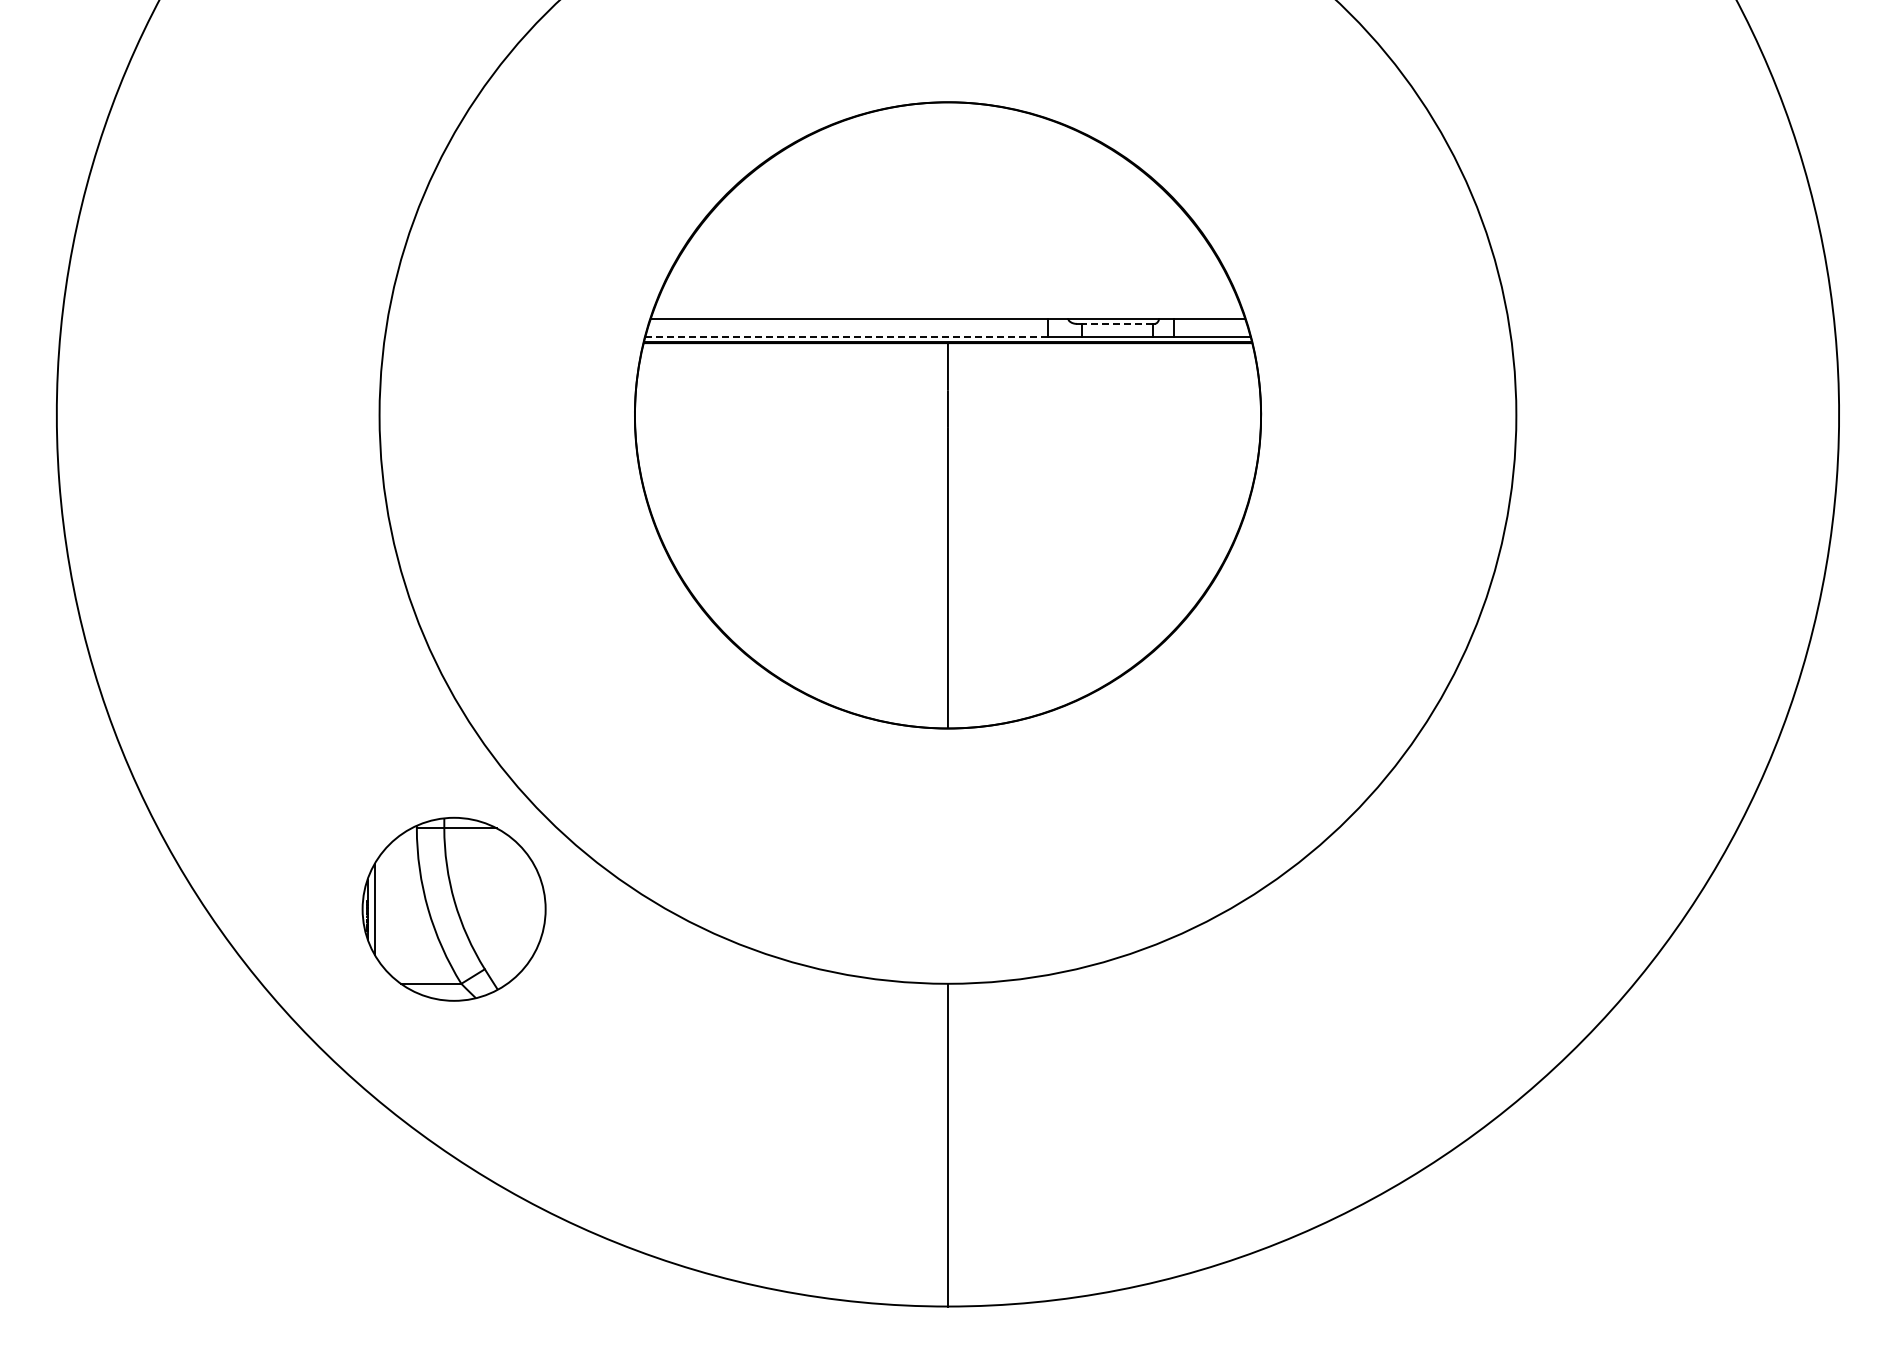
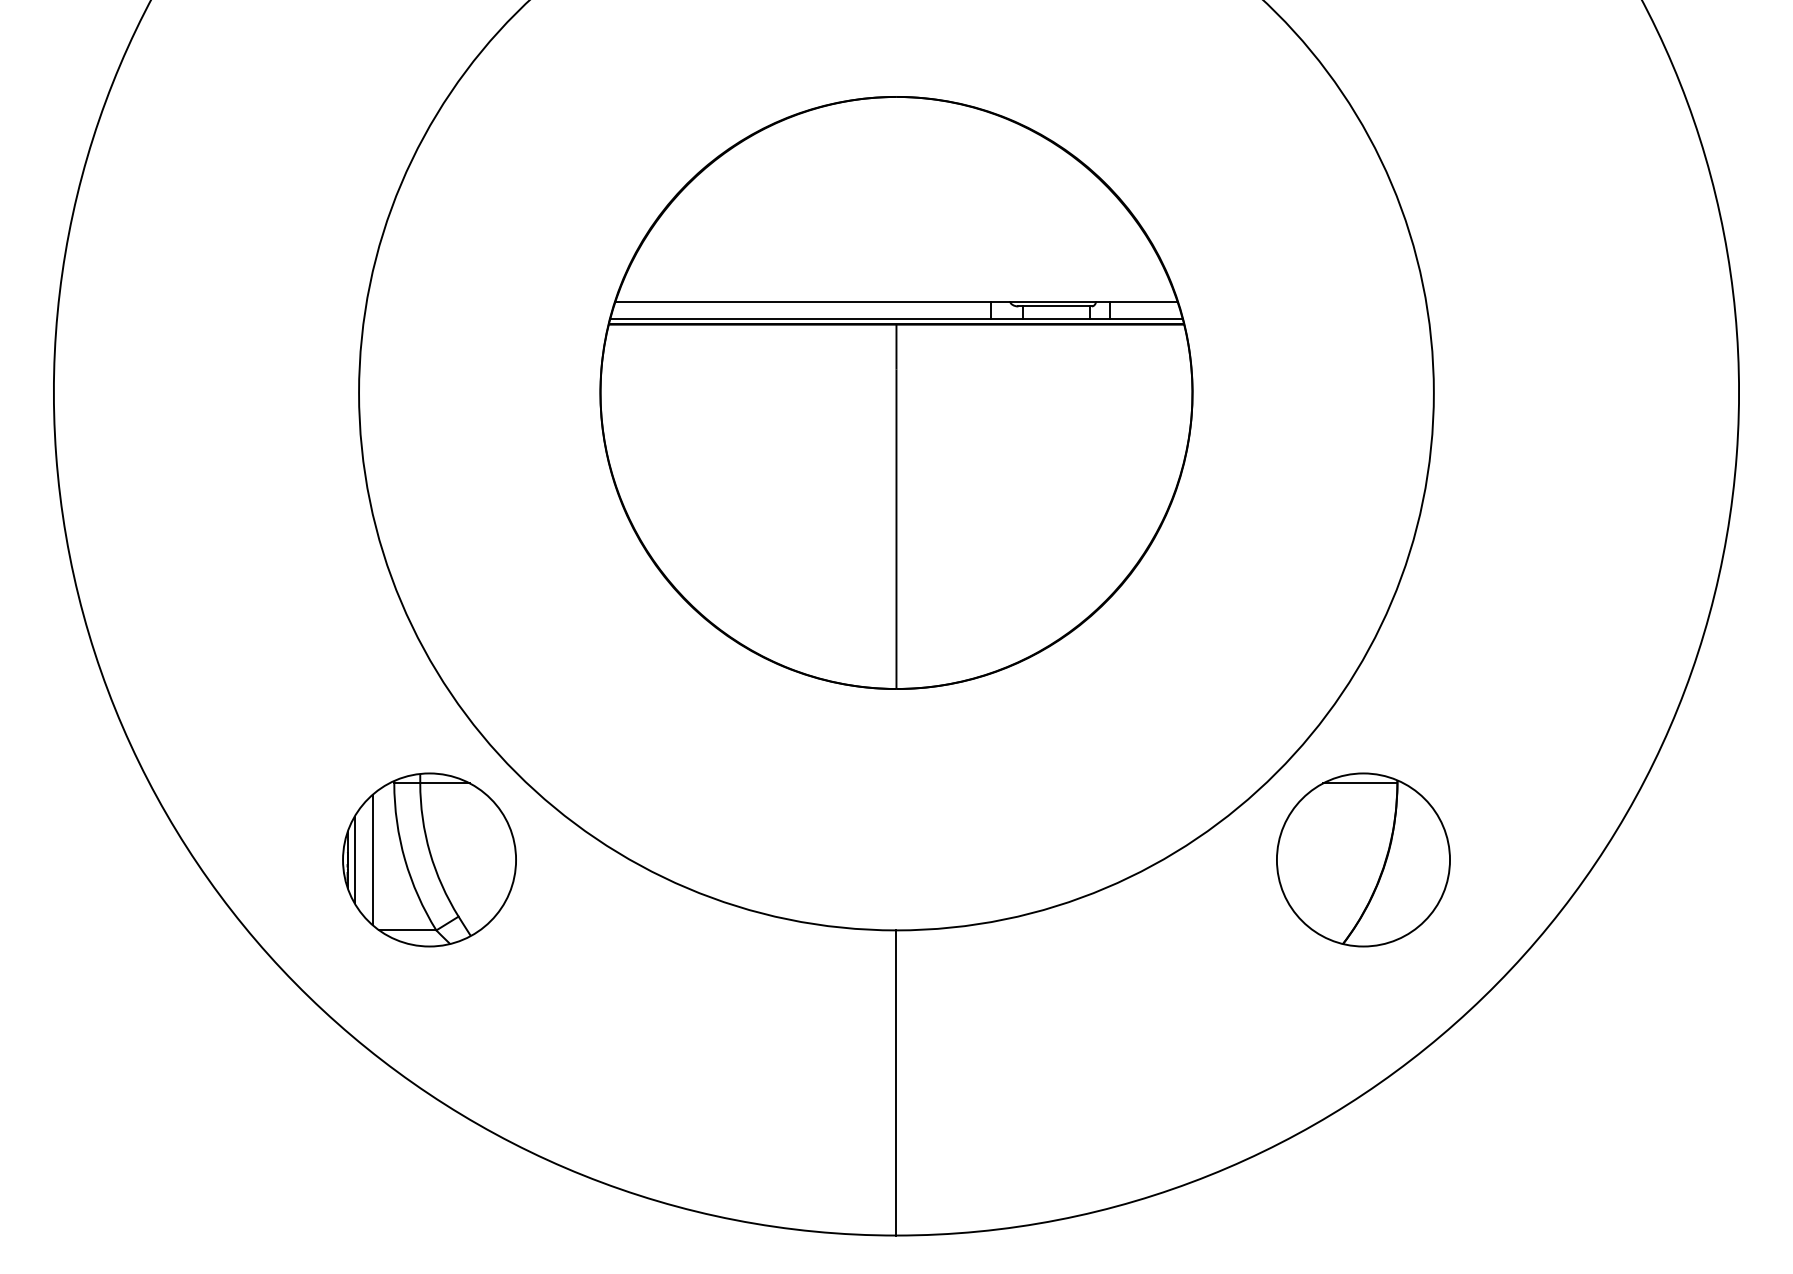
line: (1117, 323) -> (1056, 306), dashed -> solid
line: (847, 337) -> (801, 319), dashed -> solid
part: (1441, 908) -> (1363, 859), added
line: (394, 909) -> (373, 860), added

